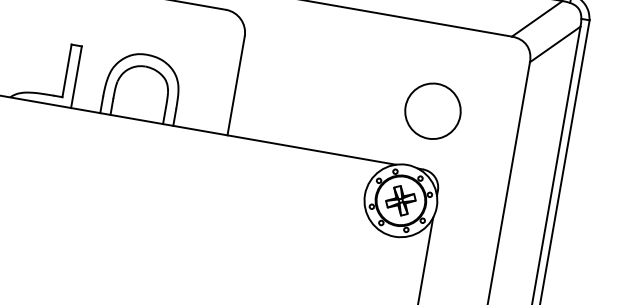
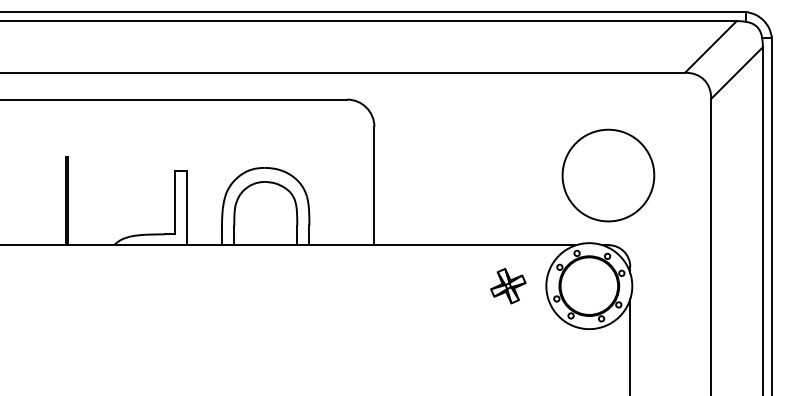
circle: (433, 111) -> (608, 175), size x1.4
part: (401, 201) -> (508, 286), moved

